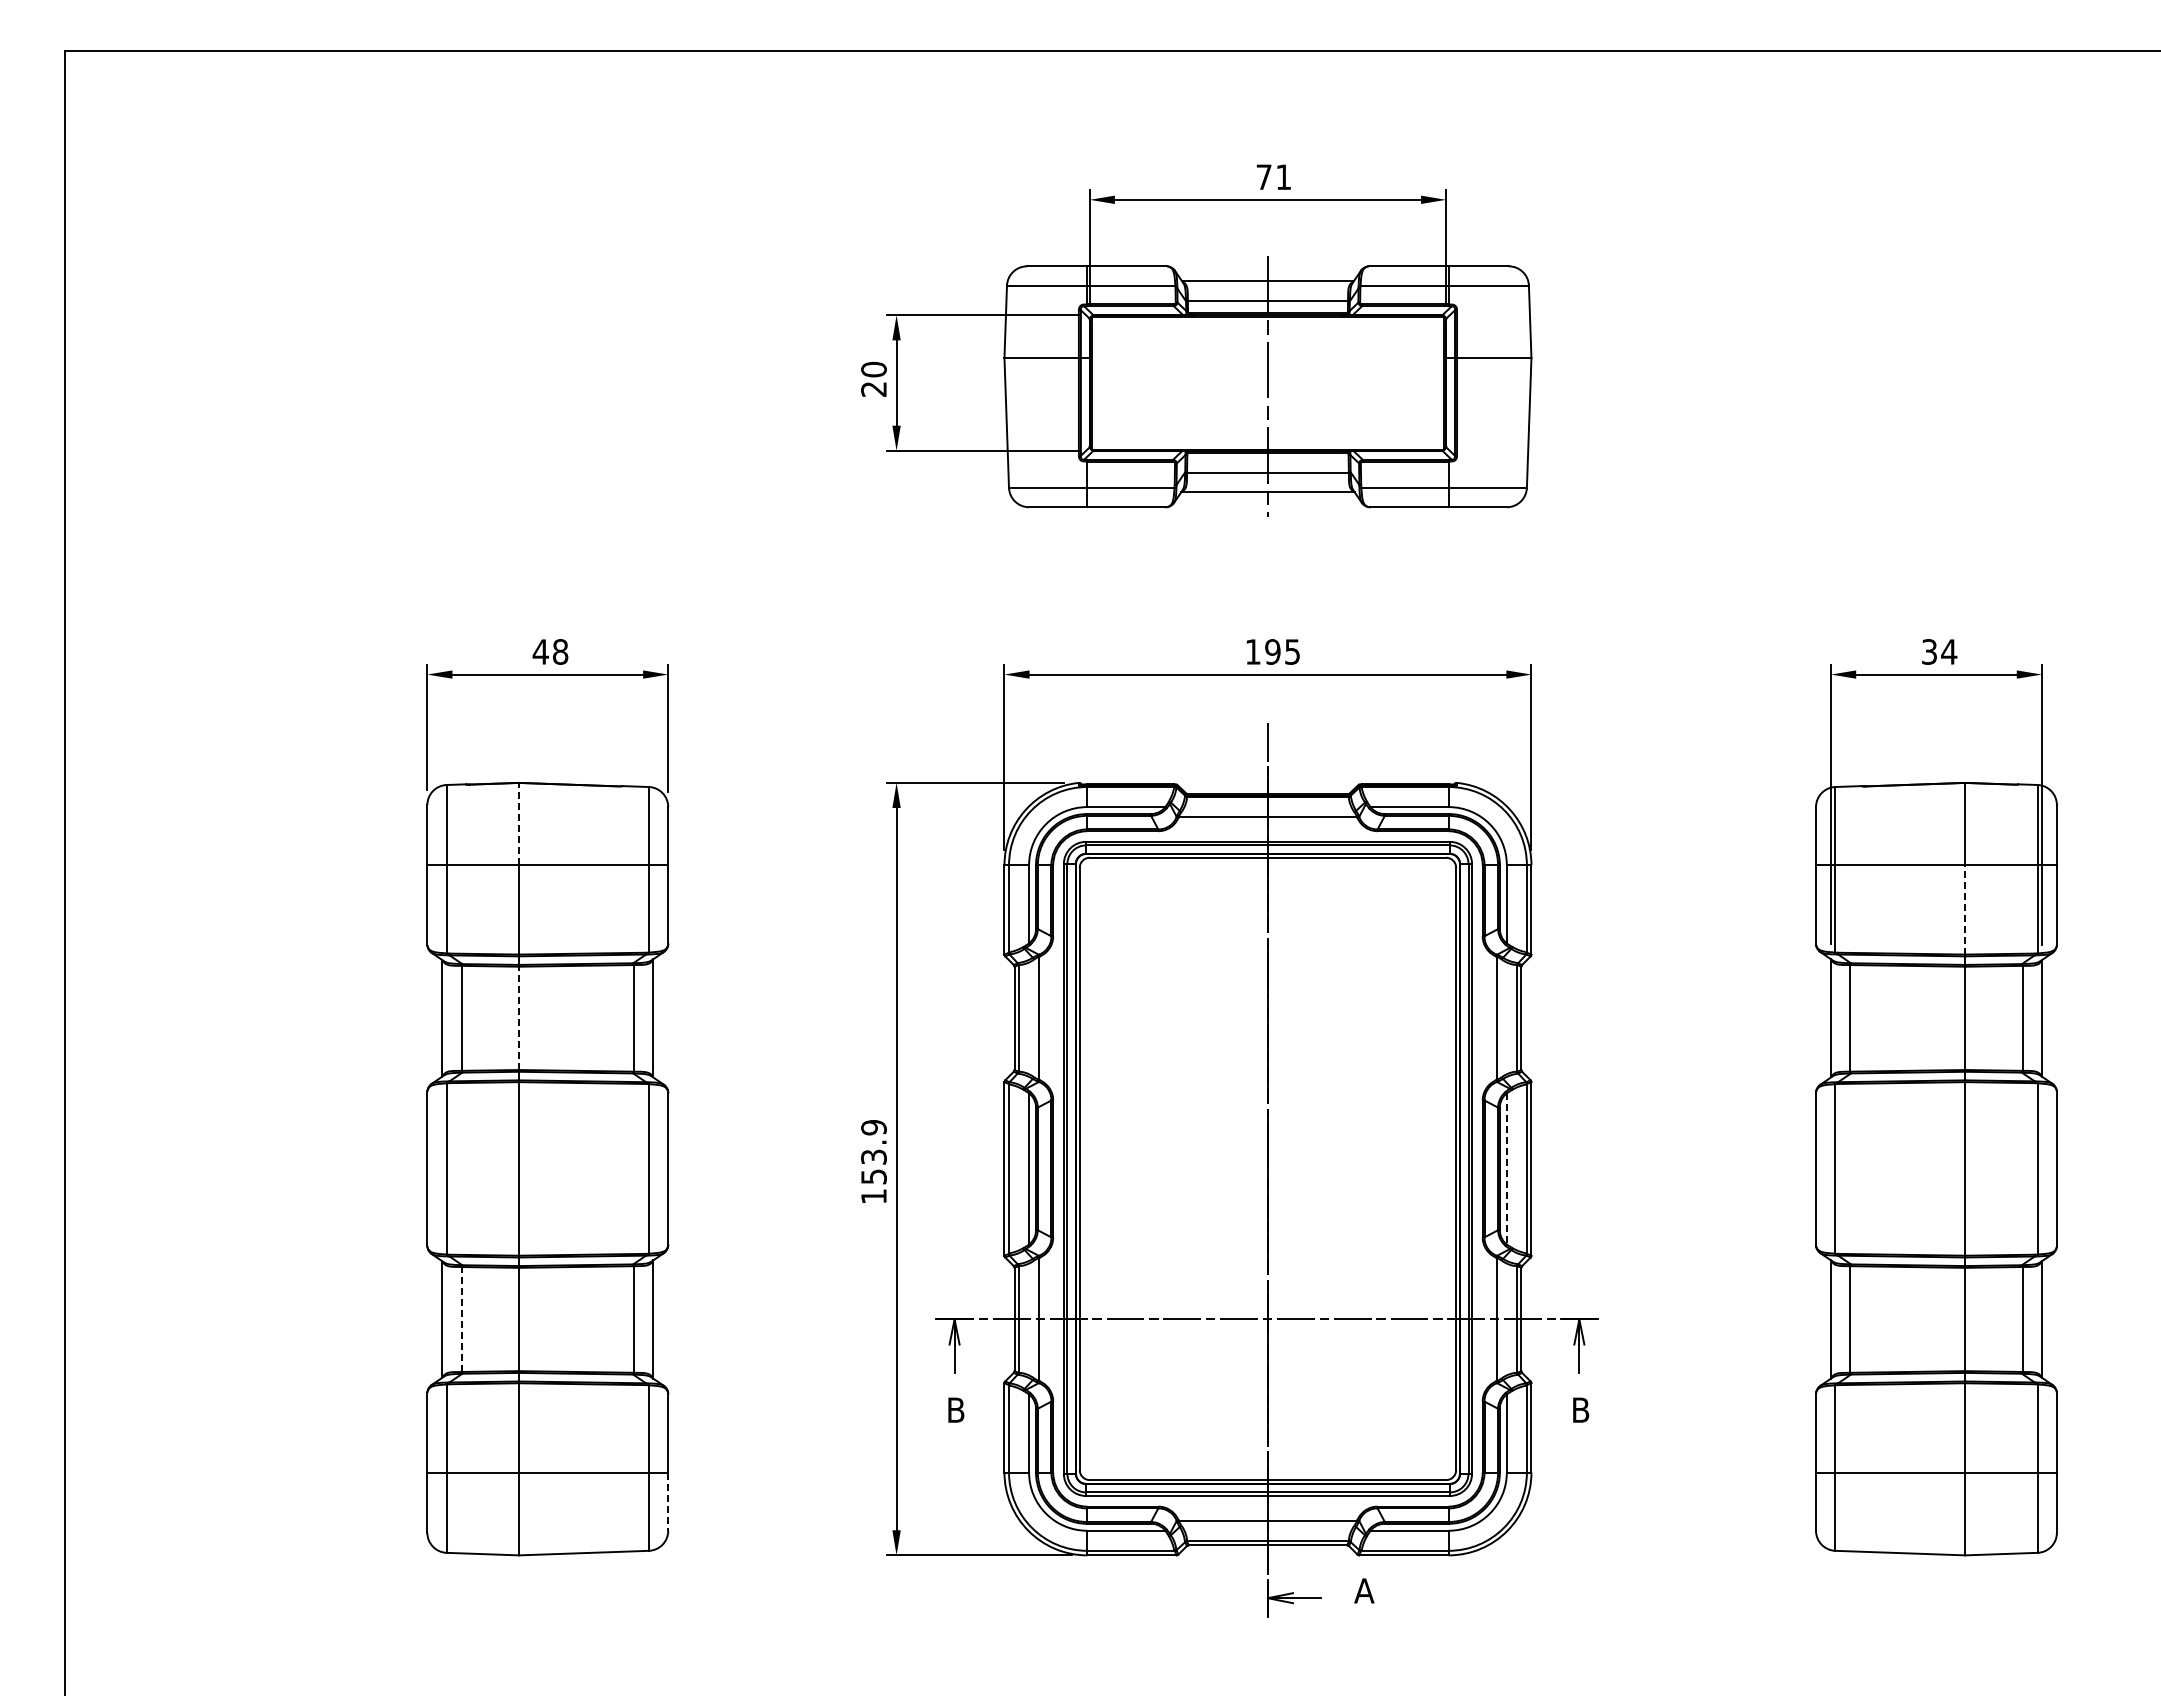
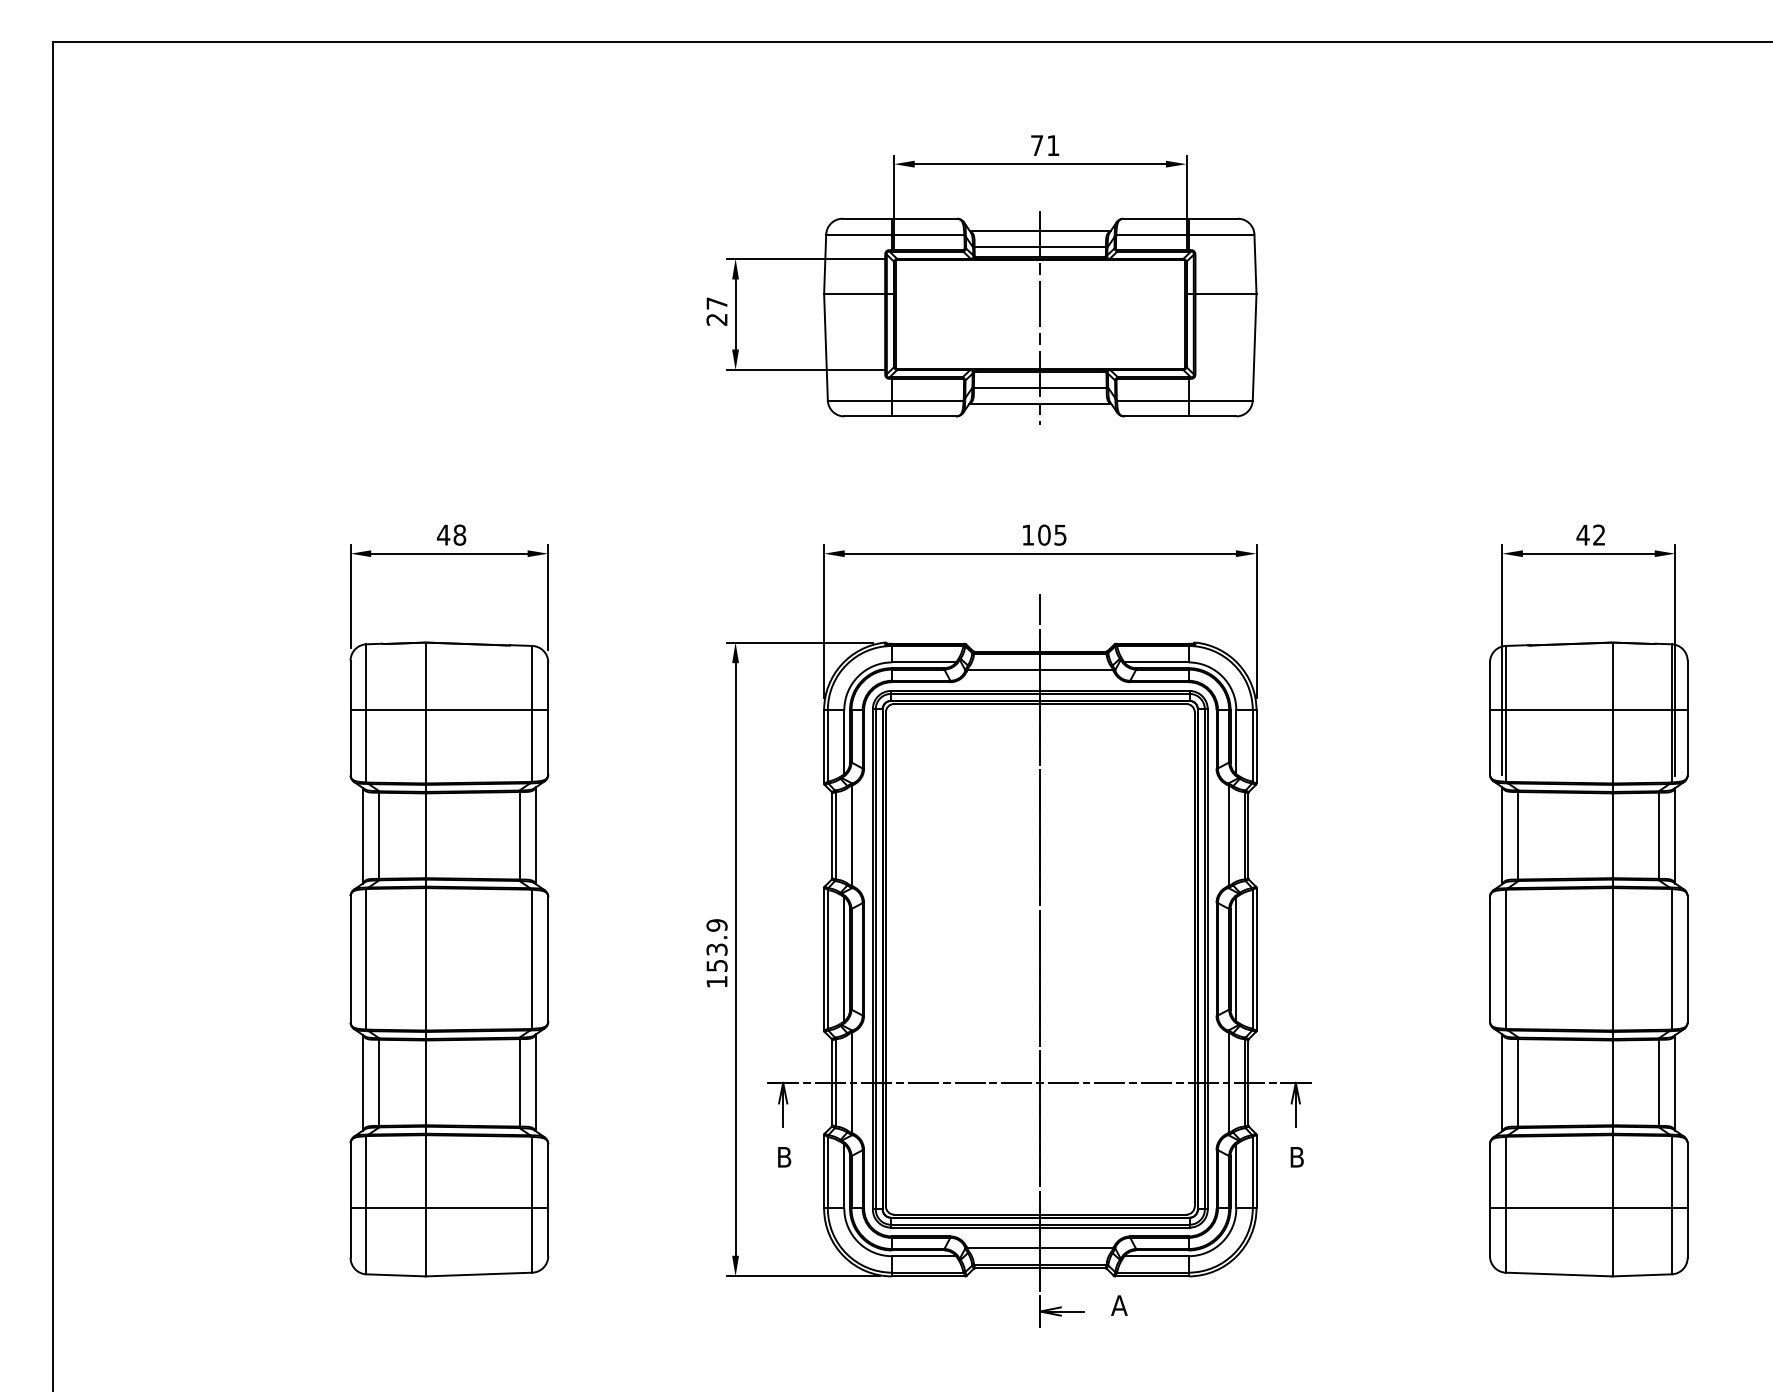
text: (873, 369) -> (716, 303), 20 -> 27
text: (1272, 651) -> (1044, 534), 195 -> 105
text: (1939, 651) -> (1591, 534), 34 -> 42
line: (518, 823) -> (425, 675), dashed -> solid
line: (1965, 909) -> (1612, 746), dashed -> solid
line: (518, 1018) -> (425, 835), dashed -> solid
line: (1506, 1168) -> (1236, 958), dashed -> solid
line: (461, 1318) -> (378, 1082), dashed -> solid
line: (668, 1502) -> (548, 1233), dashed -> solid

